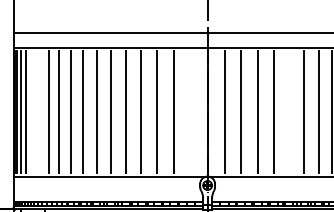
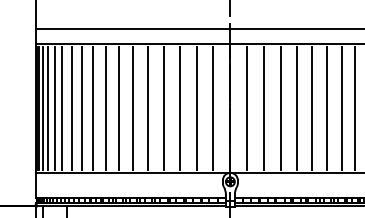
line: (32, 112) -> (54, 108), added
line: (40, 112) -> (62, 108), added
line: (190, 112) -> (213, 108), added
line: (289, 112) -> (312, 108), added

